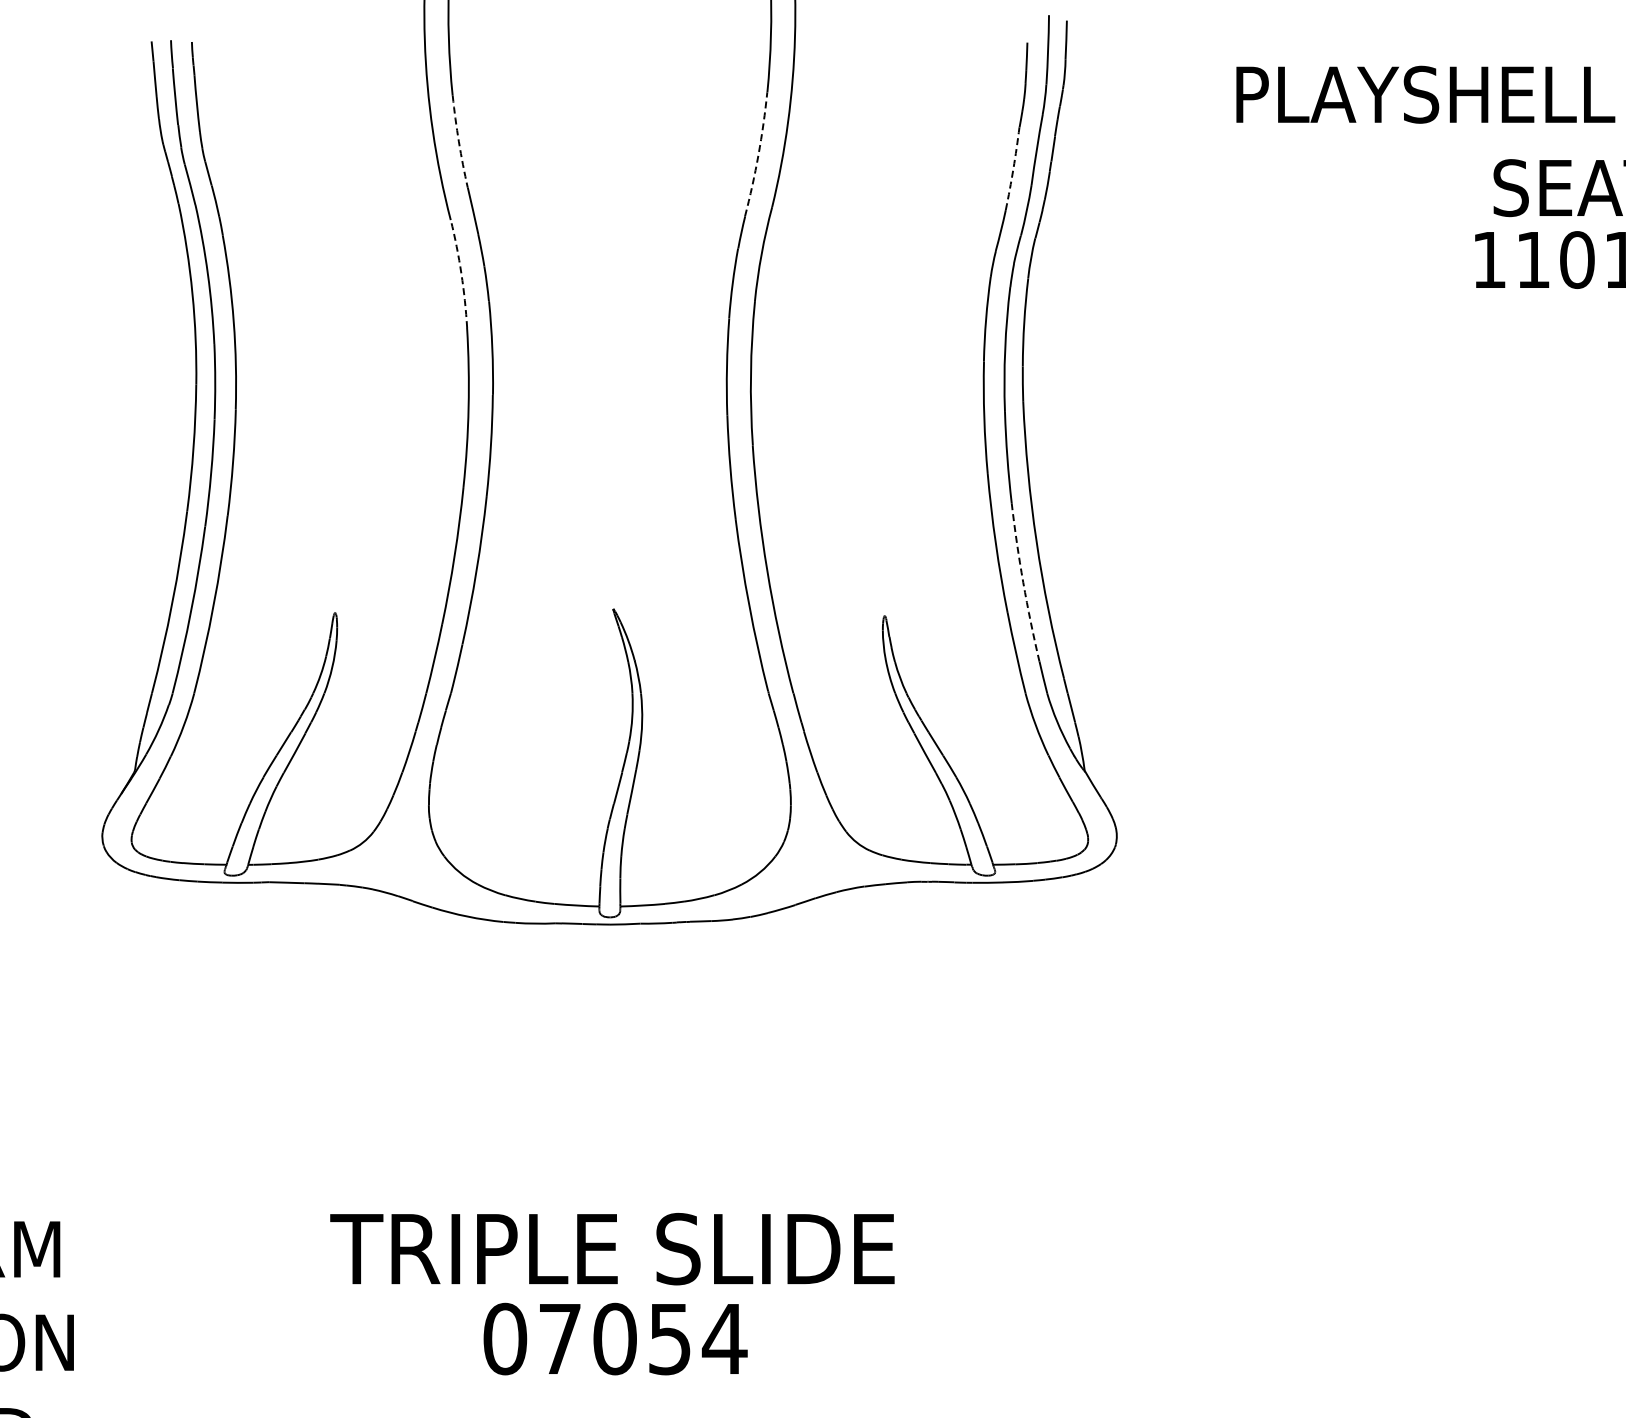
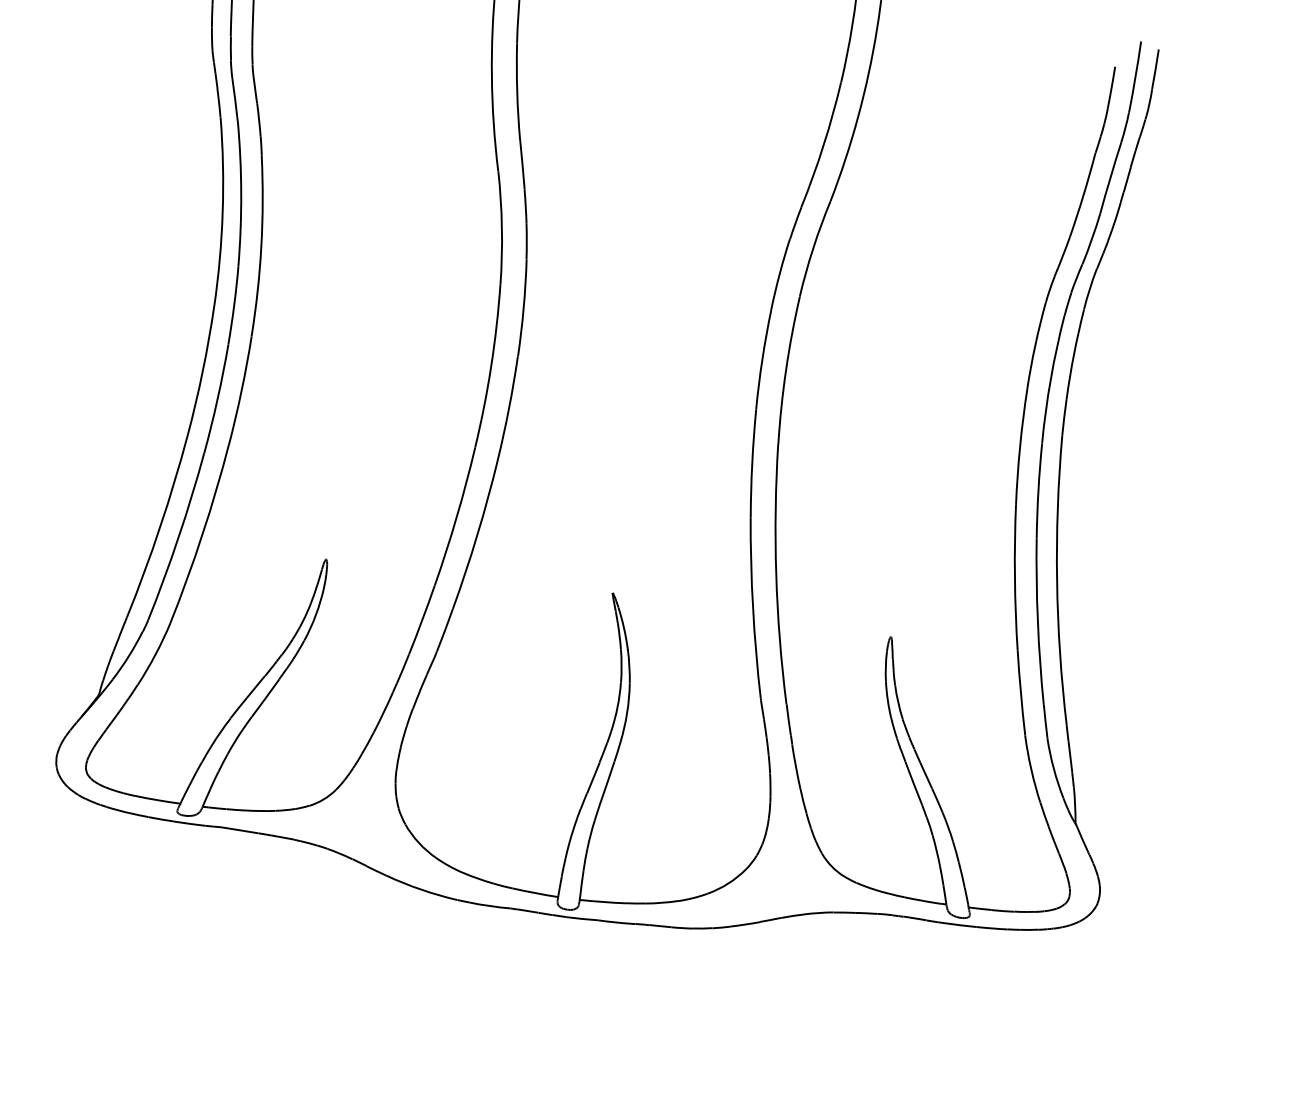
arc: (458, 141) -> (516, 91), dashed -> solid
arc: (758, 154) -> (823, 145), dashed -> solid
arc: (1013, 168) -> (1083, 194), dashed -> solid
arc: (461, 273) -> (502, 227), dashed -> solid
arc: (1023, 582) -> (1038, 621), dashed -> solid

